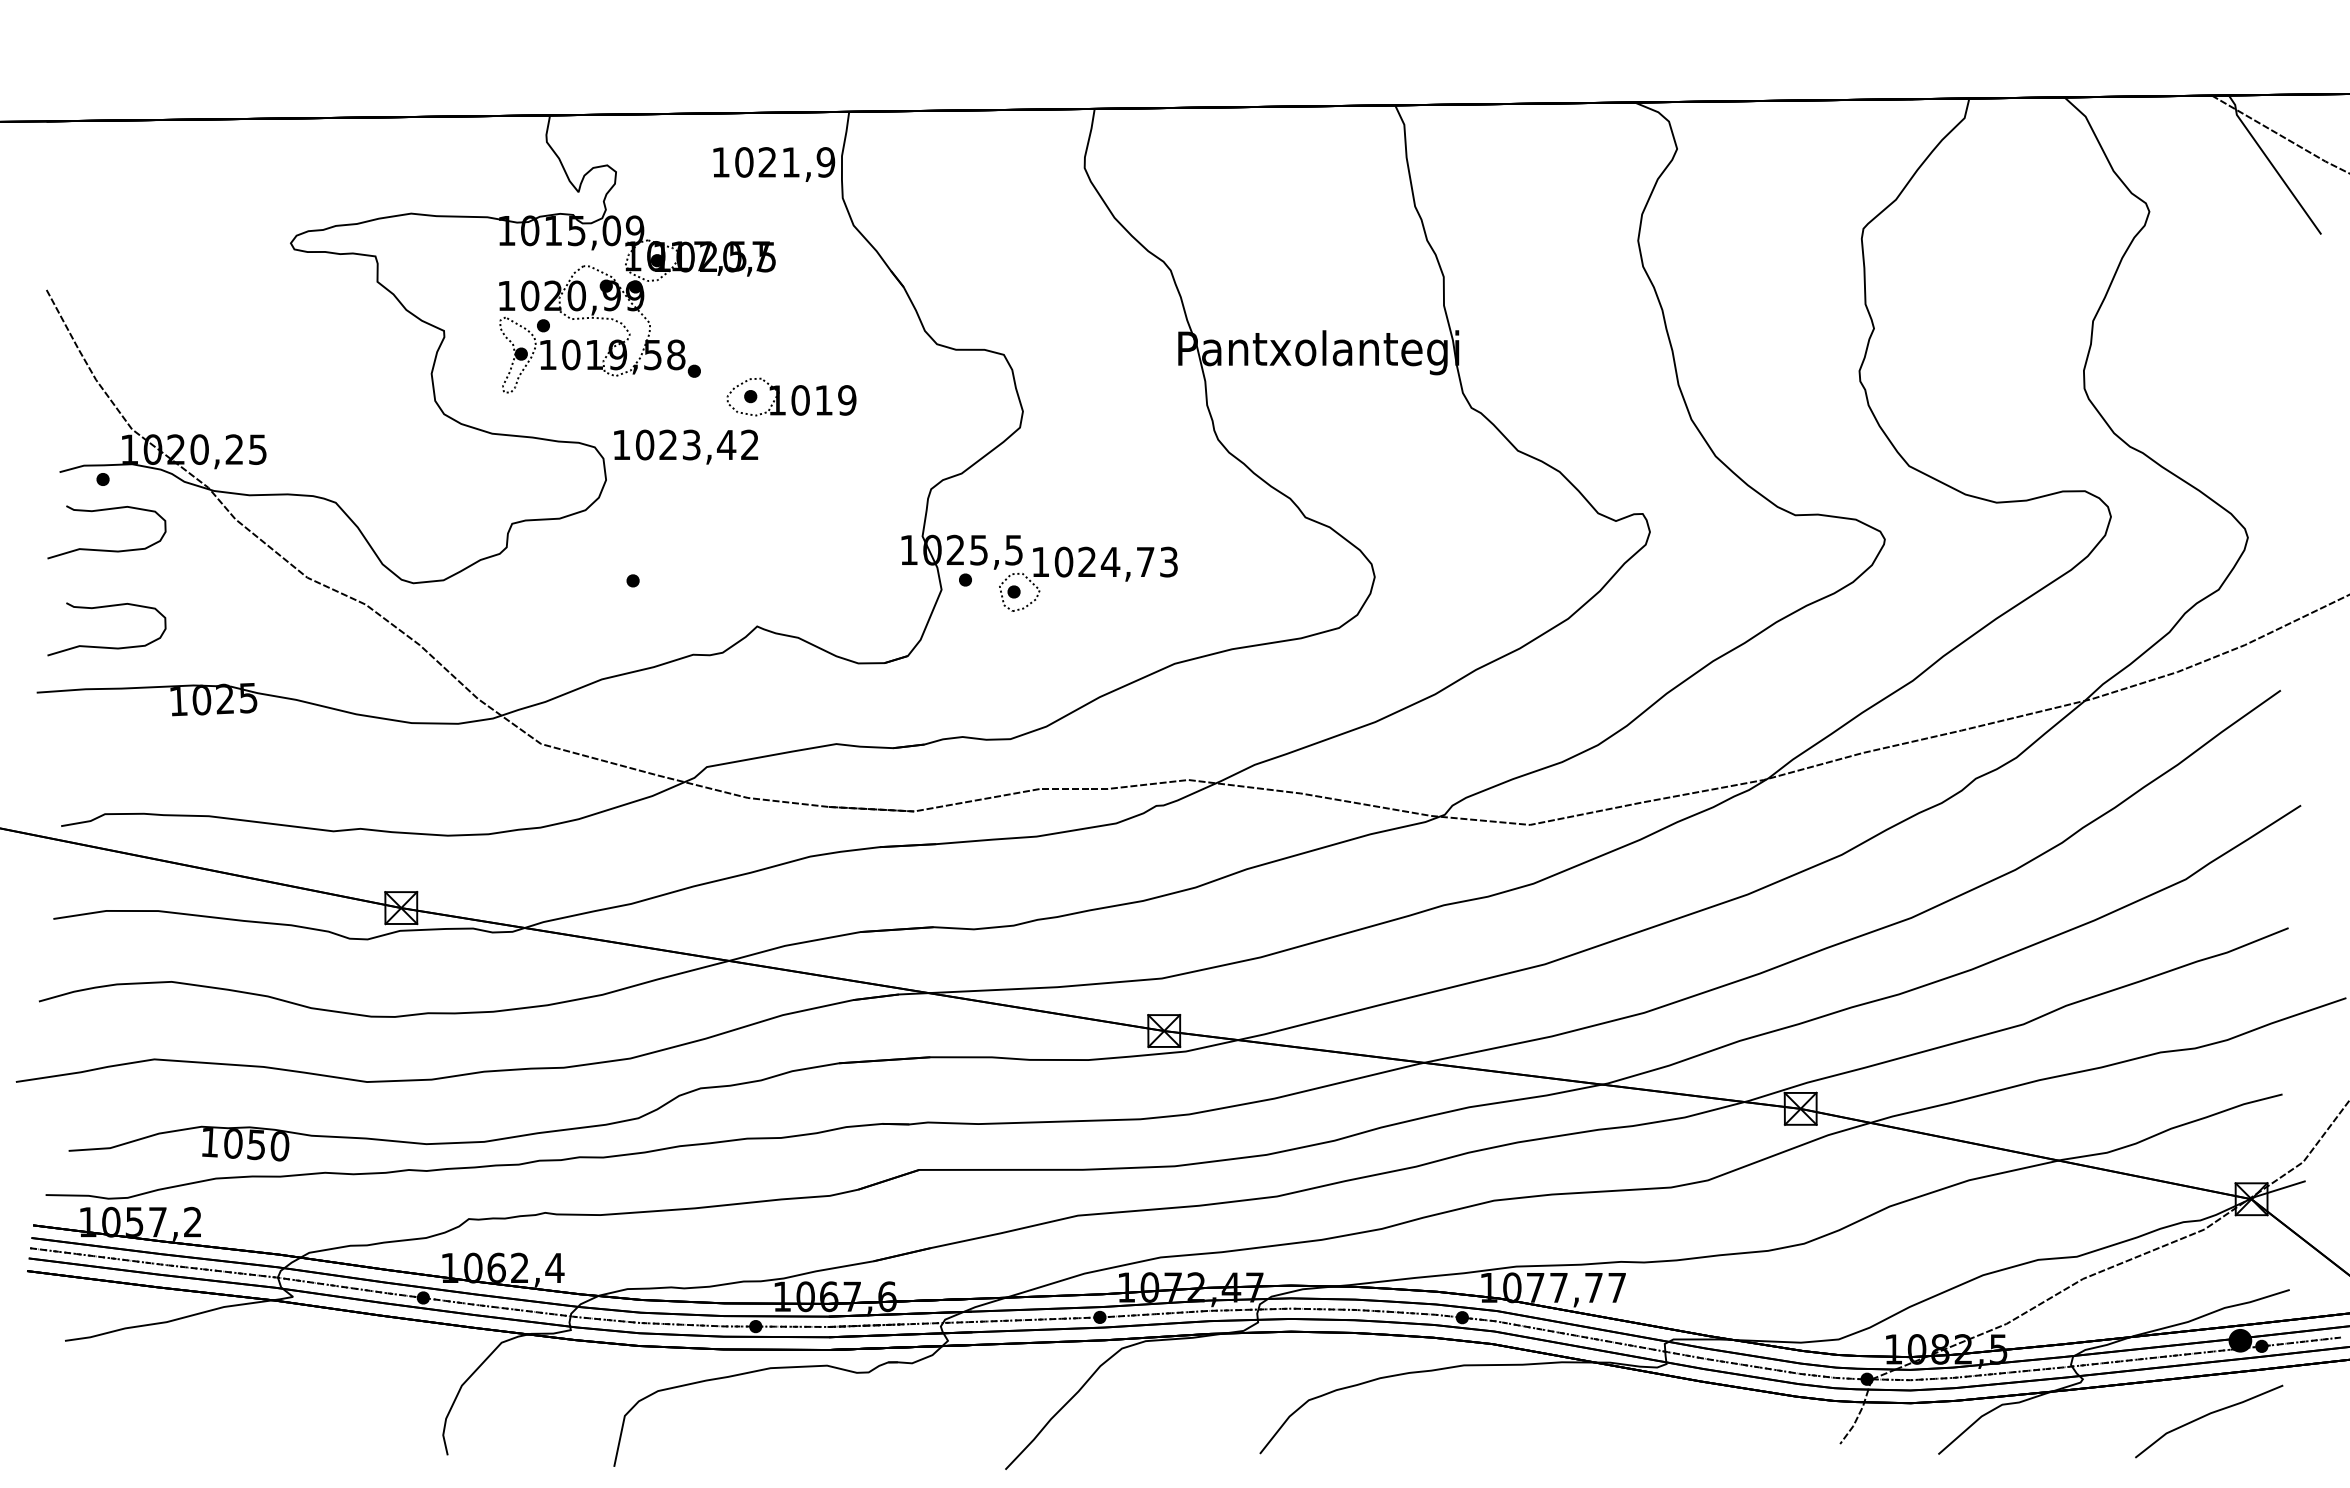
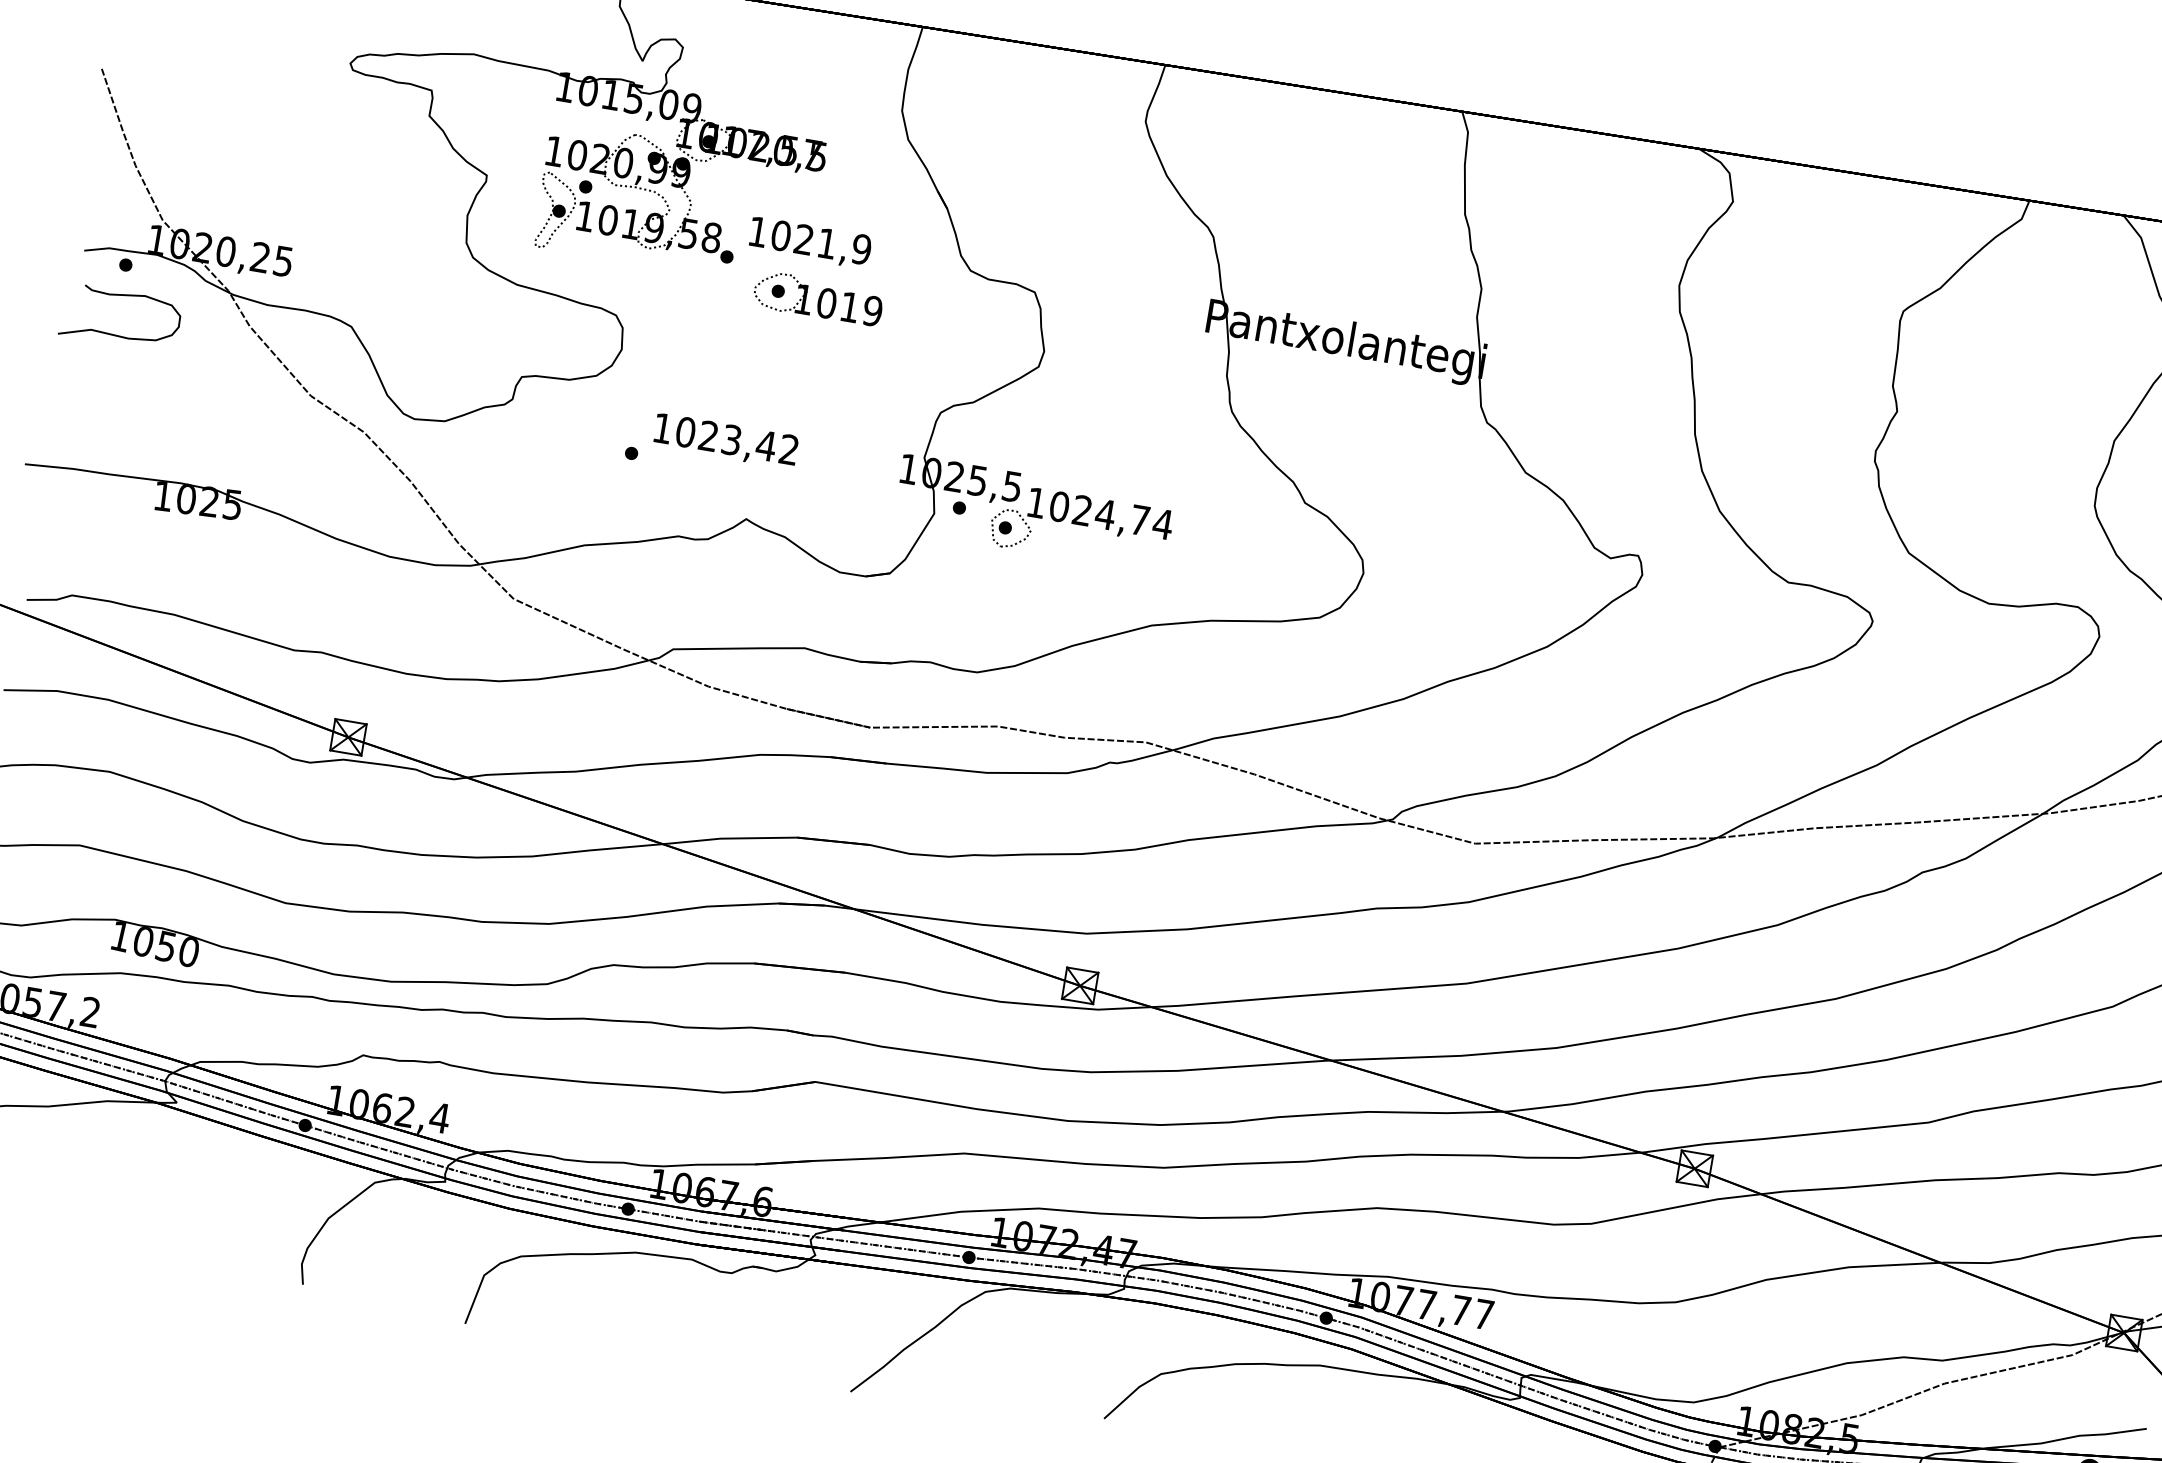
text: (774, 164) -> (810, 242), moved
text: (686, 446) -> (726, 440), moved
text: (1168, 561) -> (1162, 523), 1024,73 -> 1024,74
curve: (106, 646) -> (101, 430), removed

